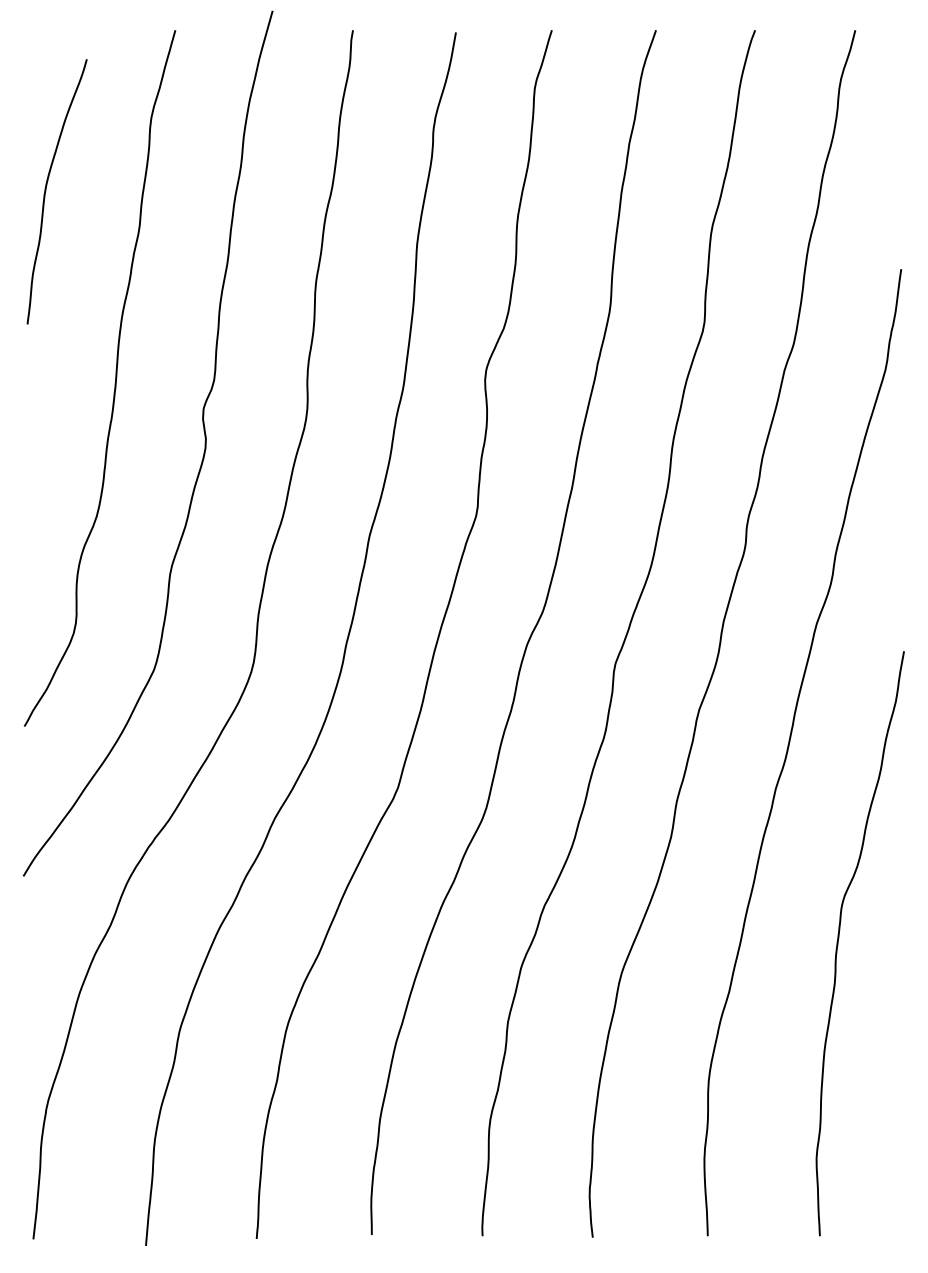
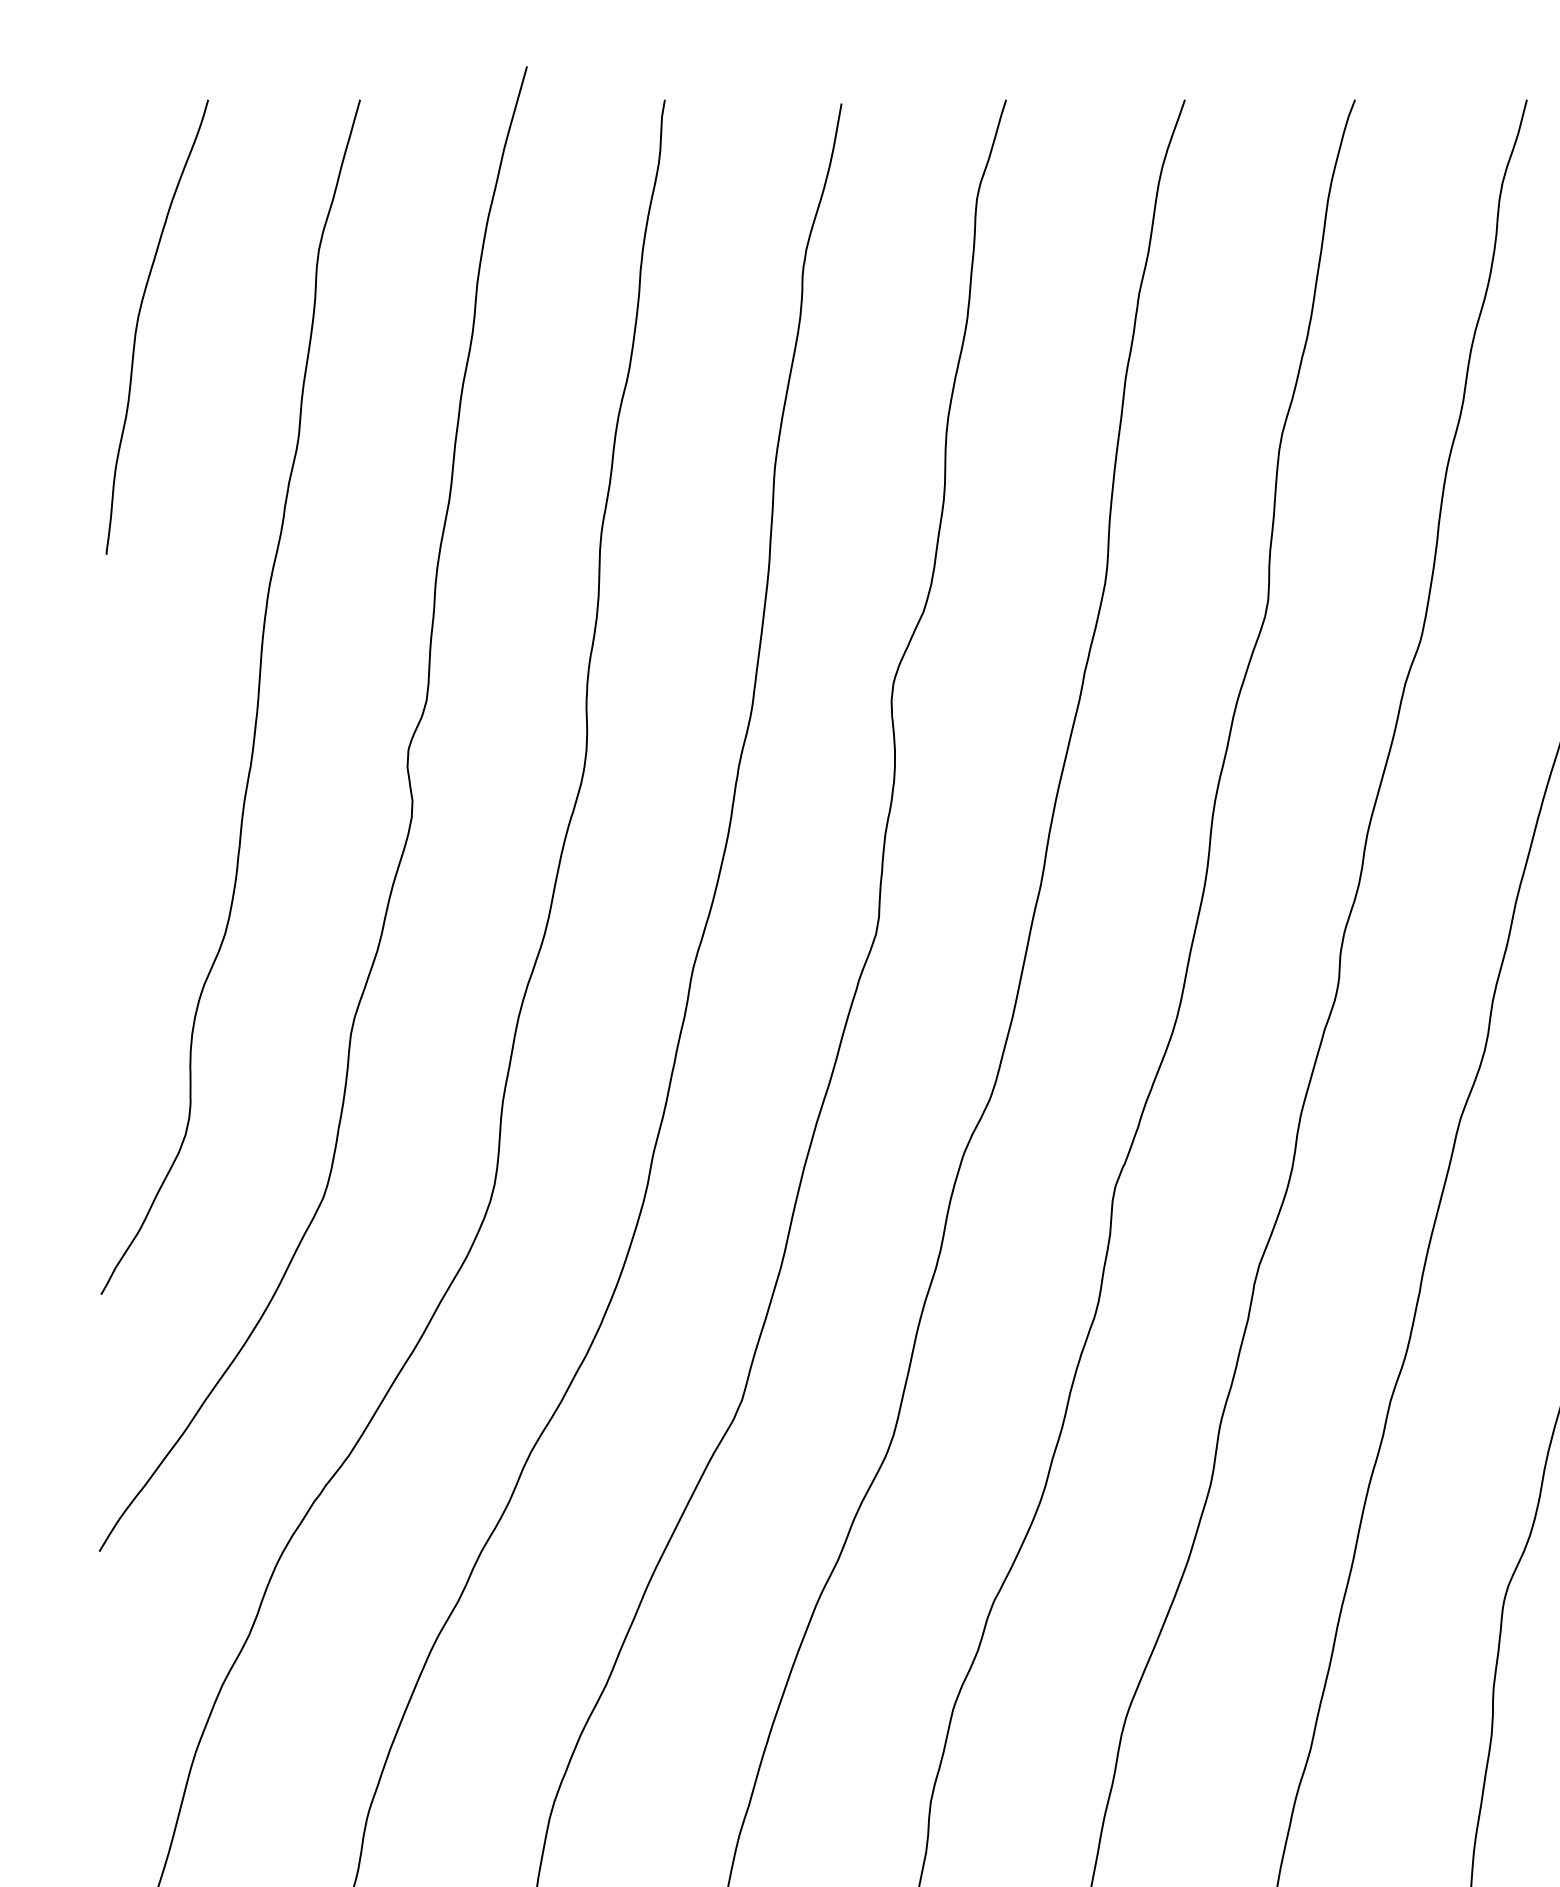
curve: (46, 191) -> (138, 326), moved

